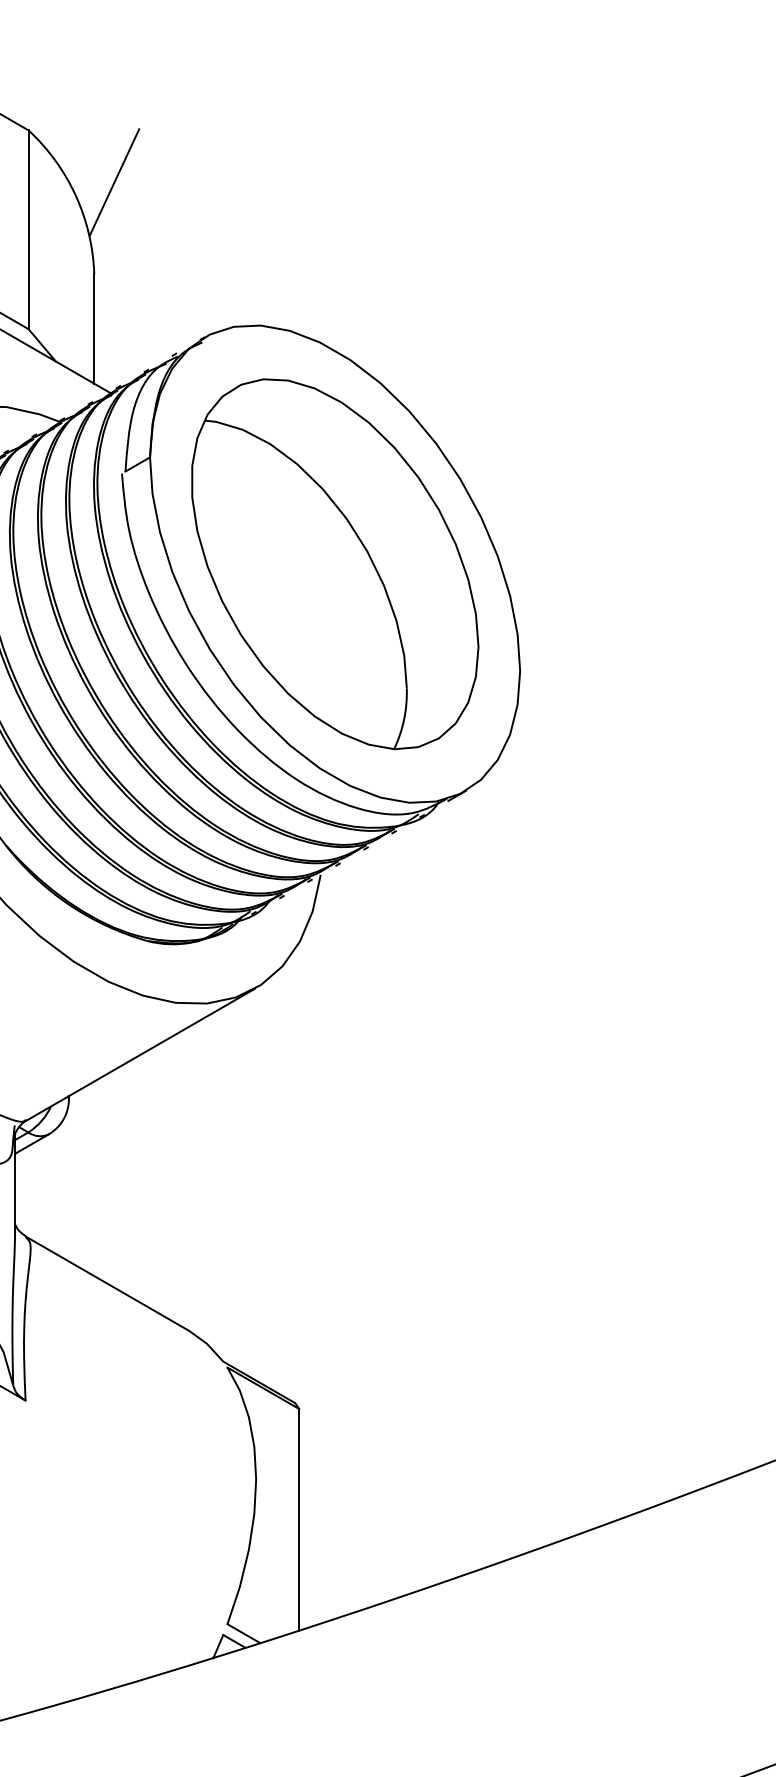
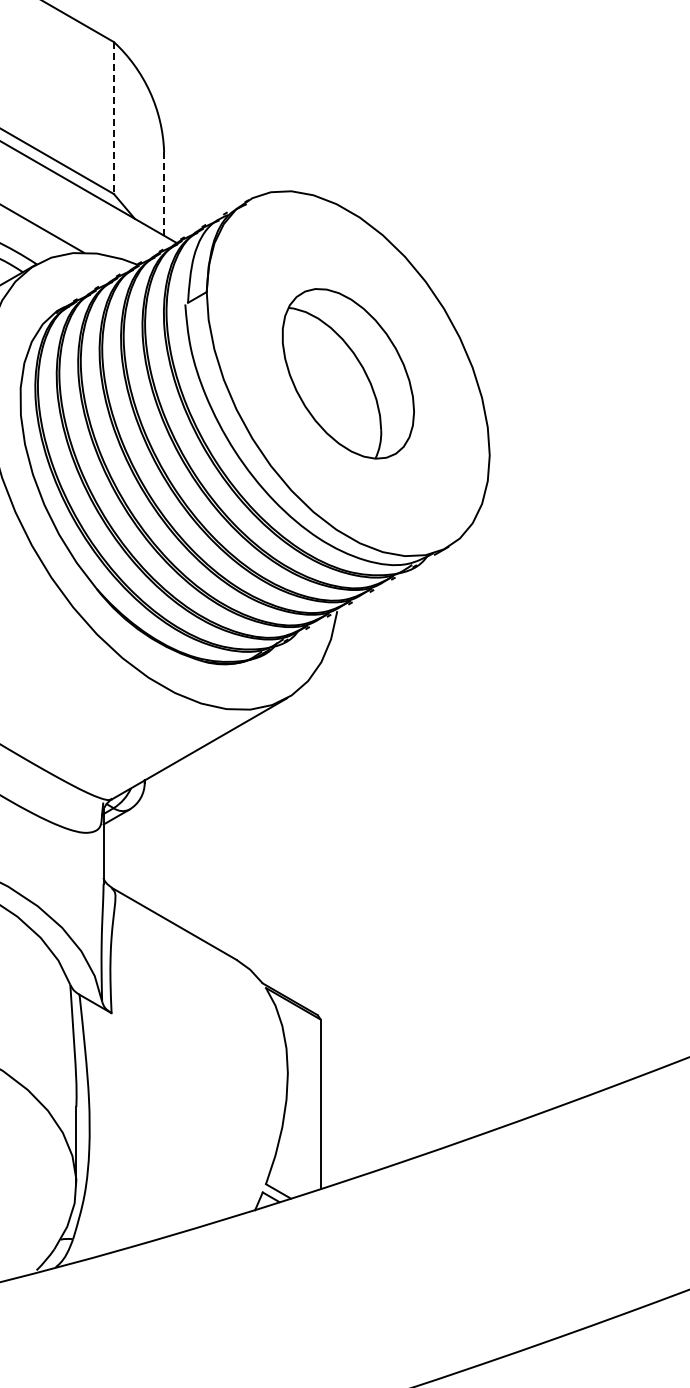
line: (114, 181) -> (179, 81), removed
line: (28, 230) -> (113, 118), solid -> dashed
line: (94, 328) -> (164, 193), solid -> dashed
part: (335, 563) -> (348, 373), size x0.6

